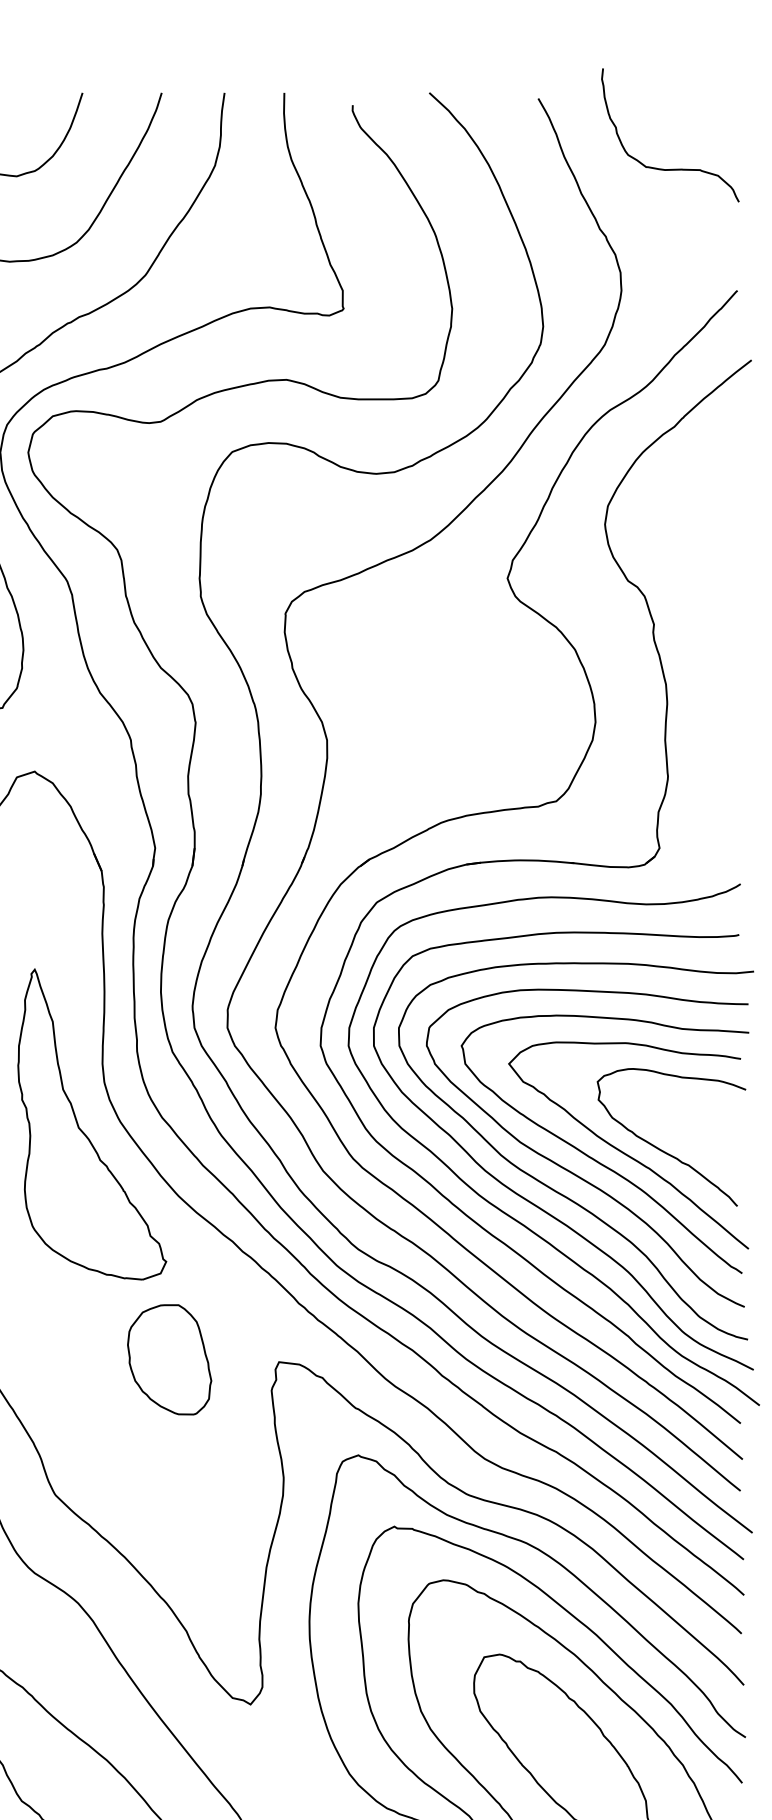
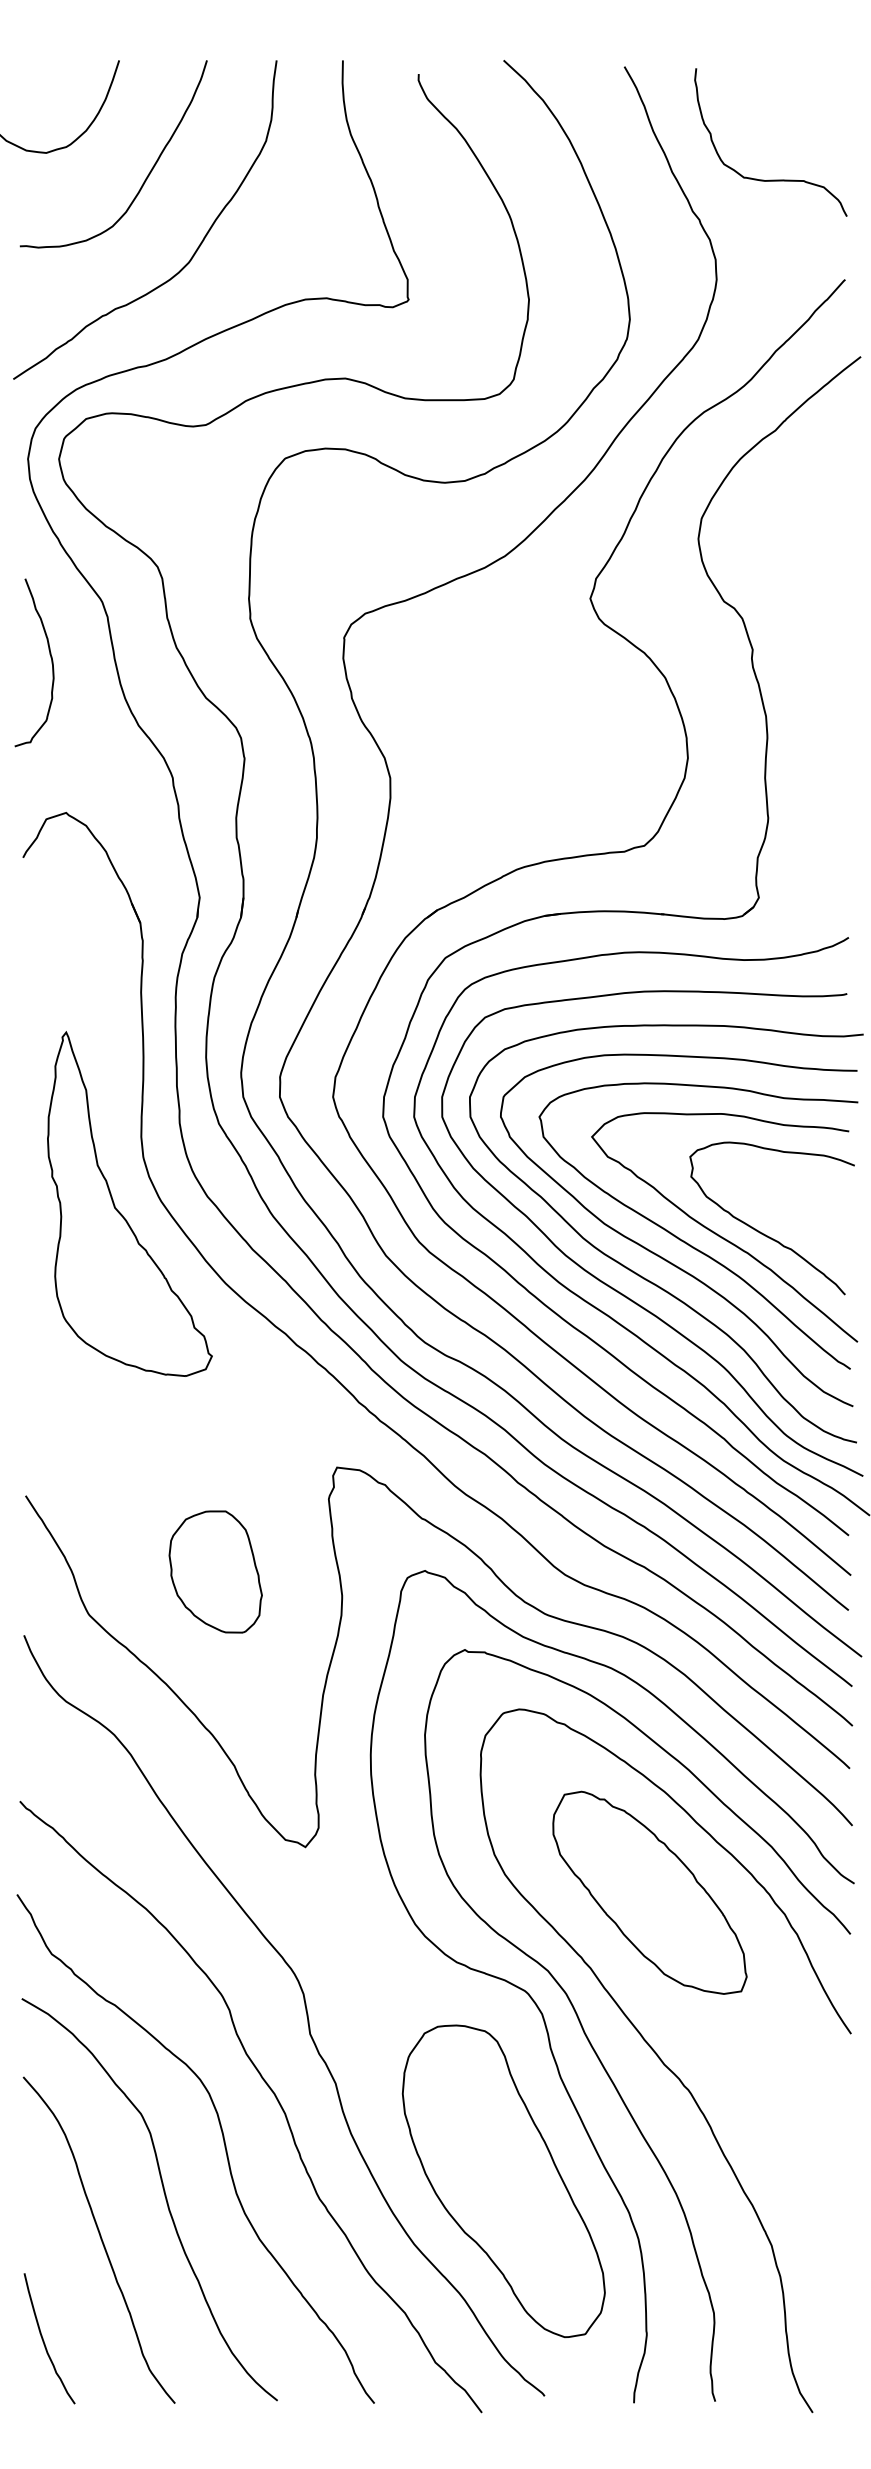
curve: (670, 168) -> (770, 179), moved
part: (169, 1359) -> (215, 1571), moved

